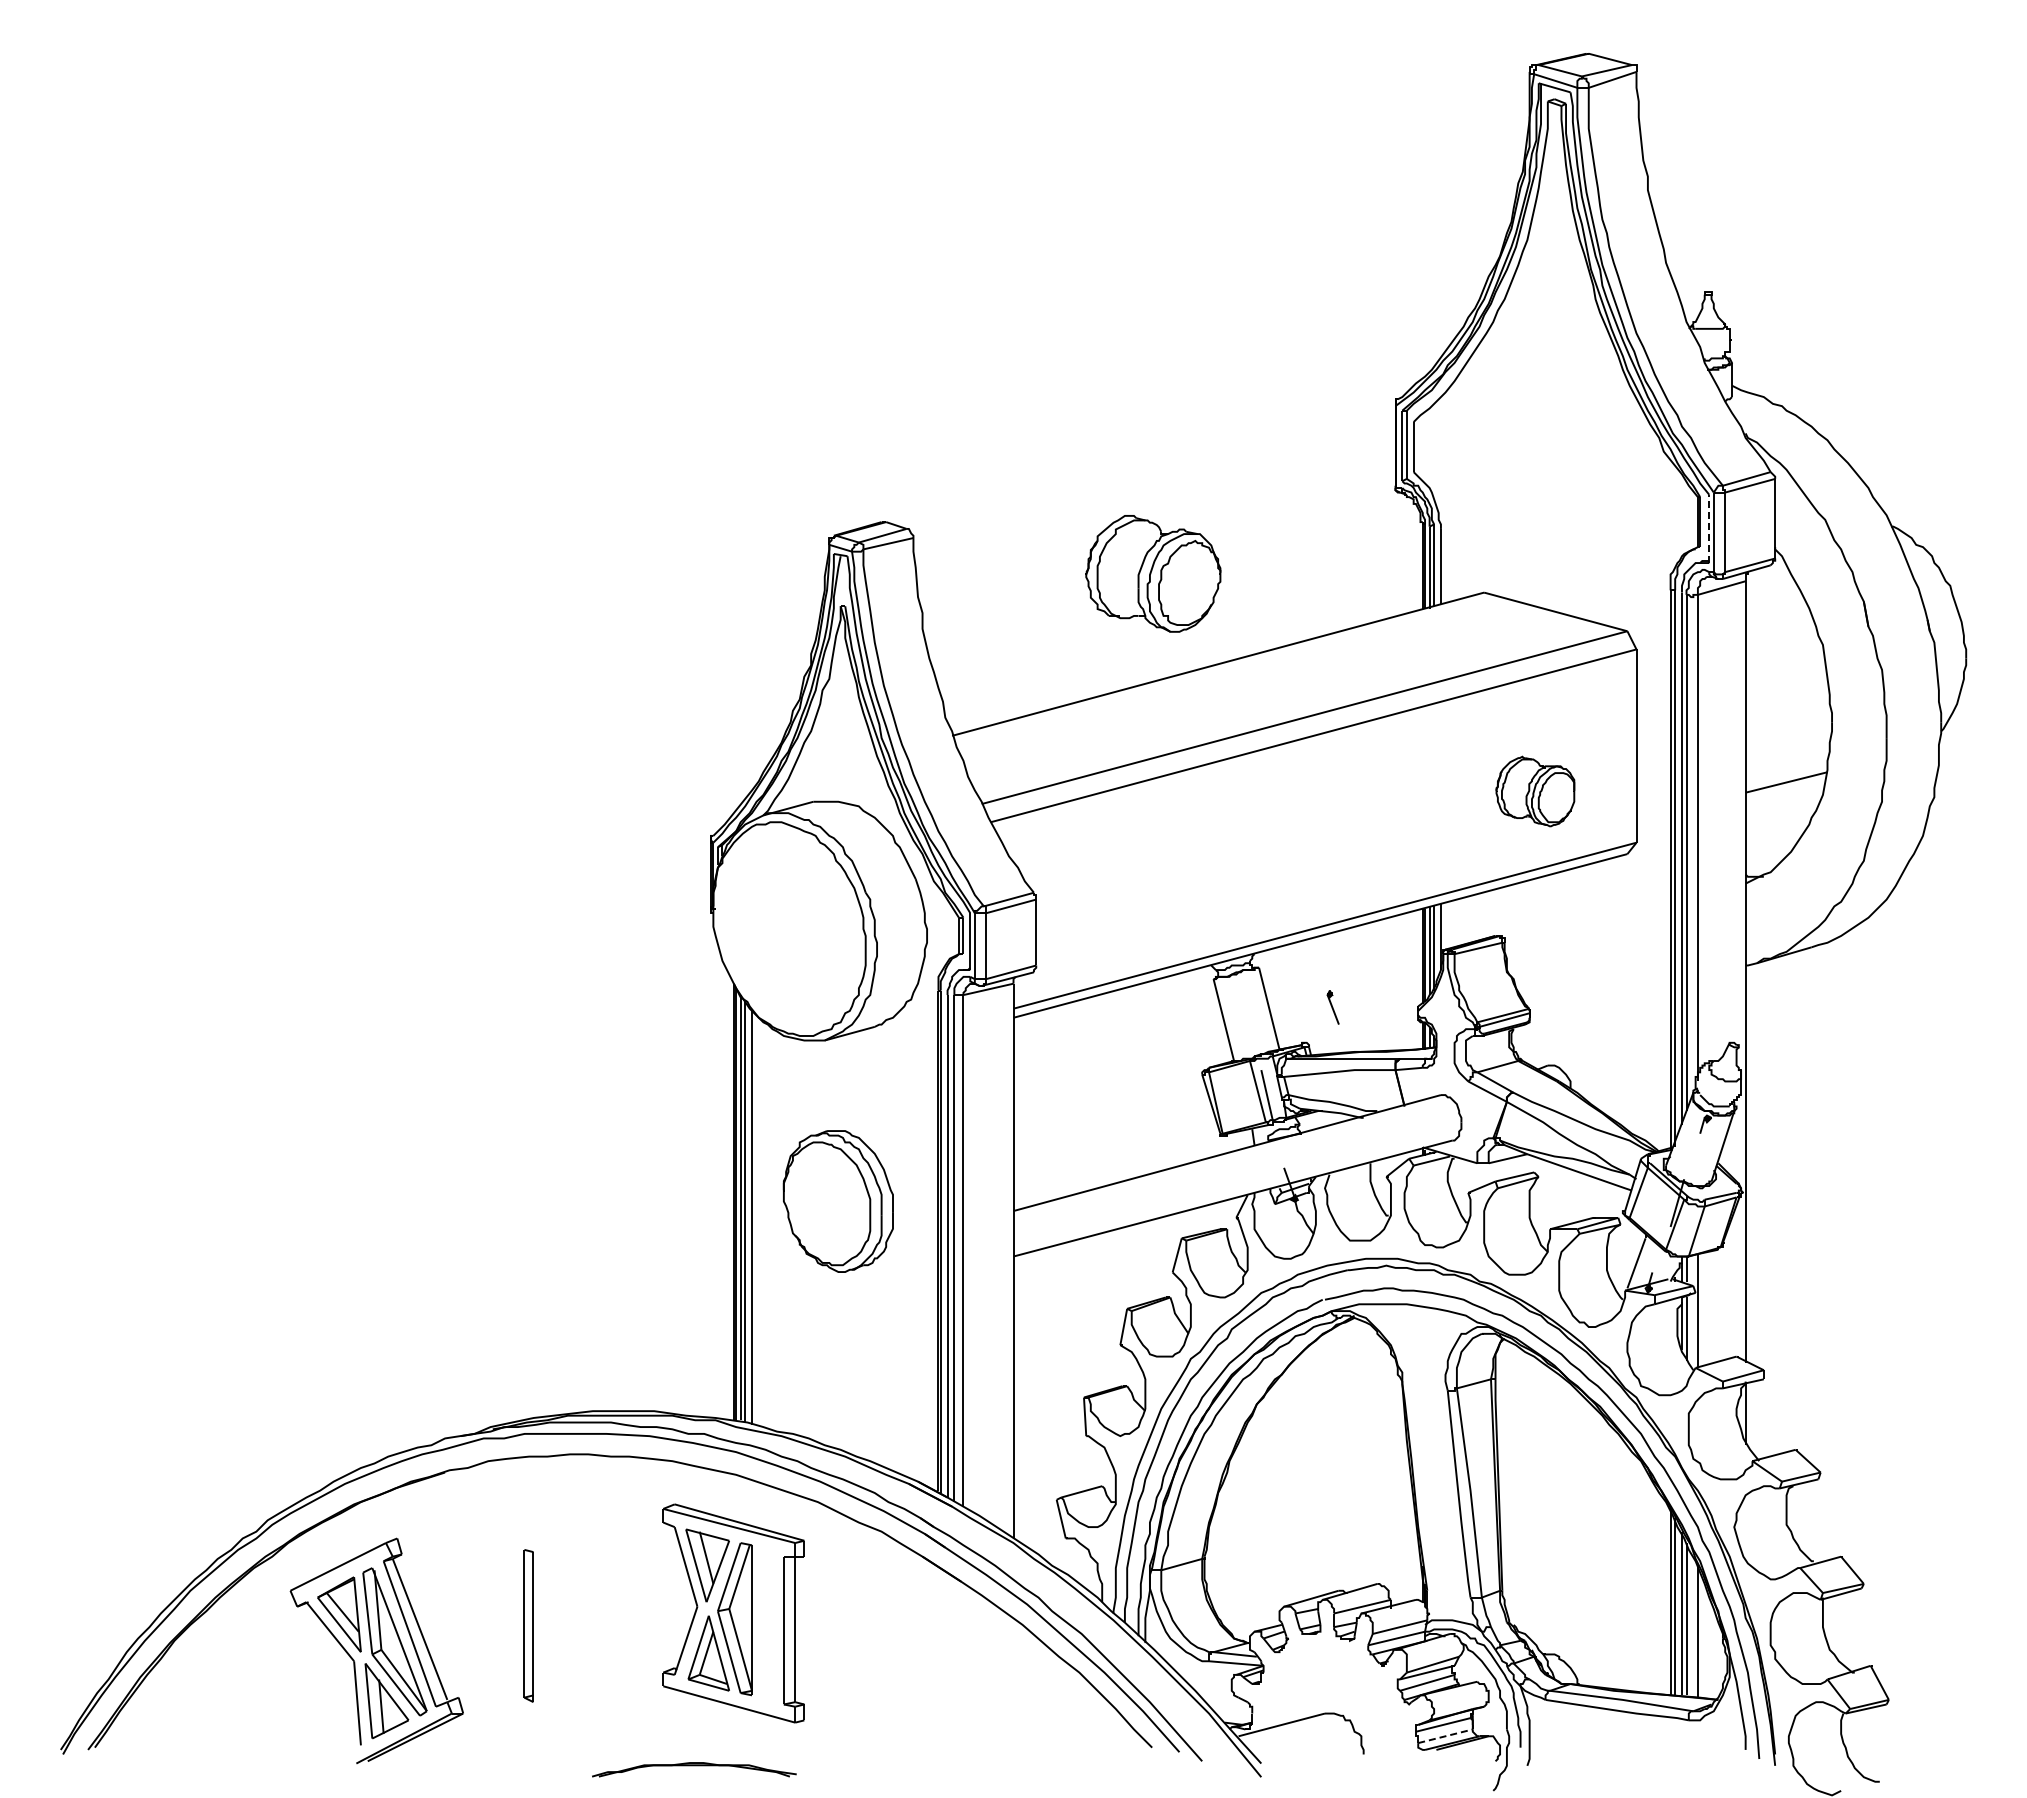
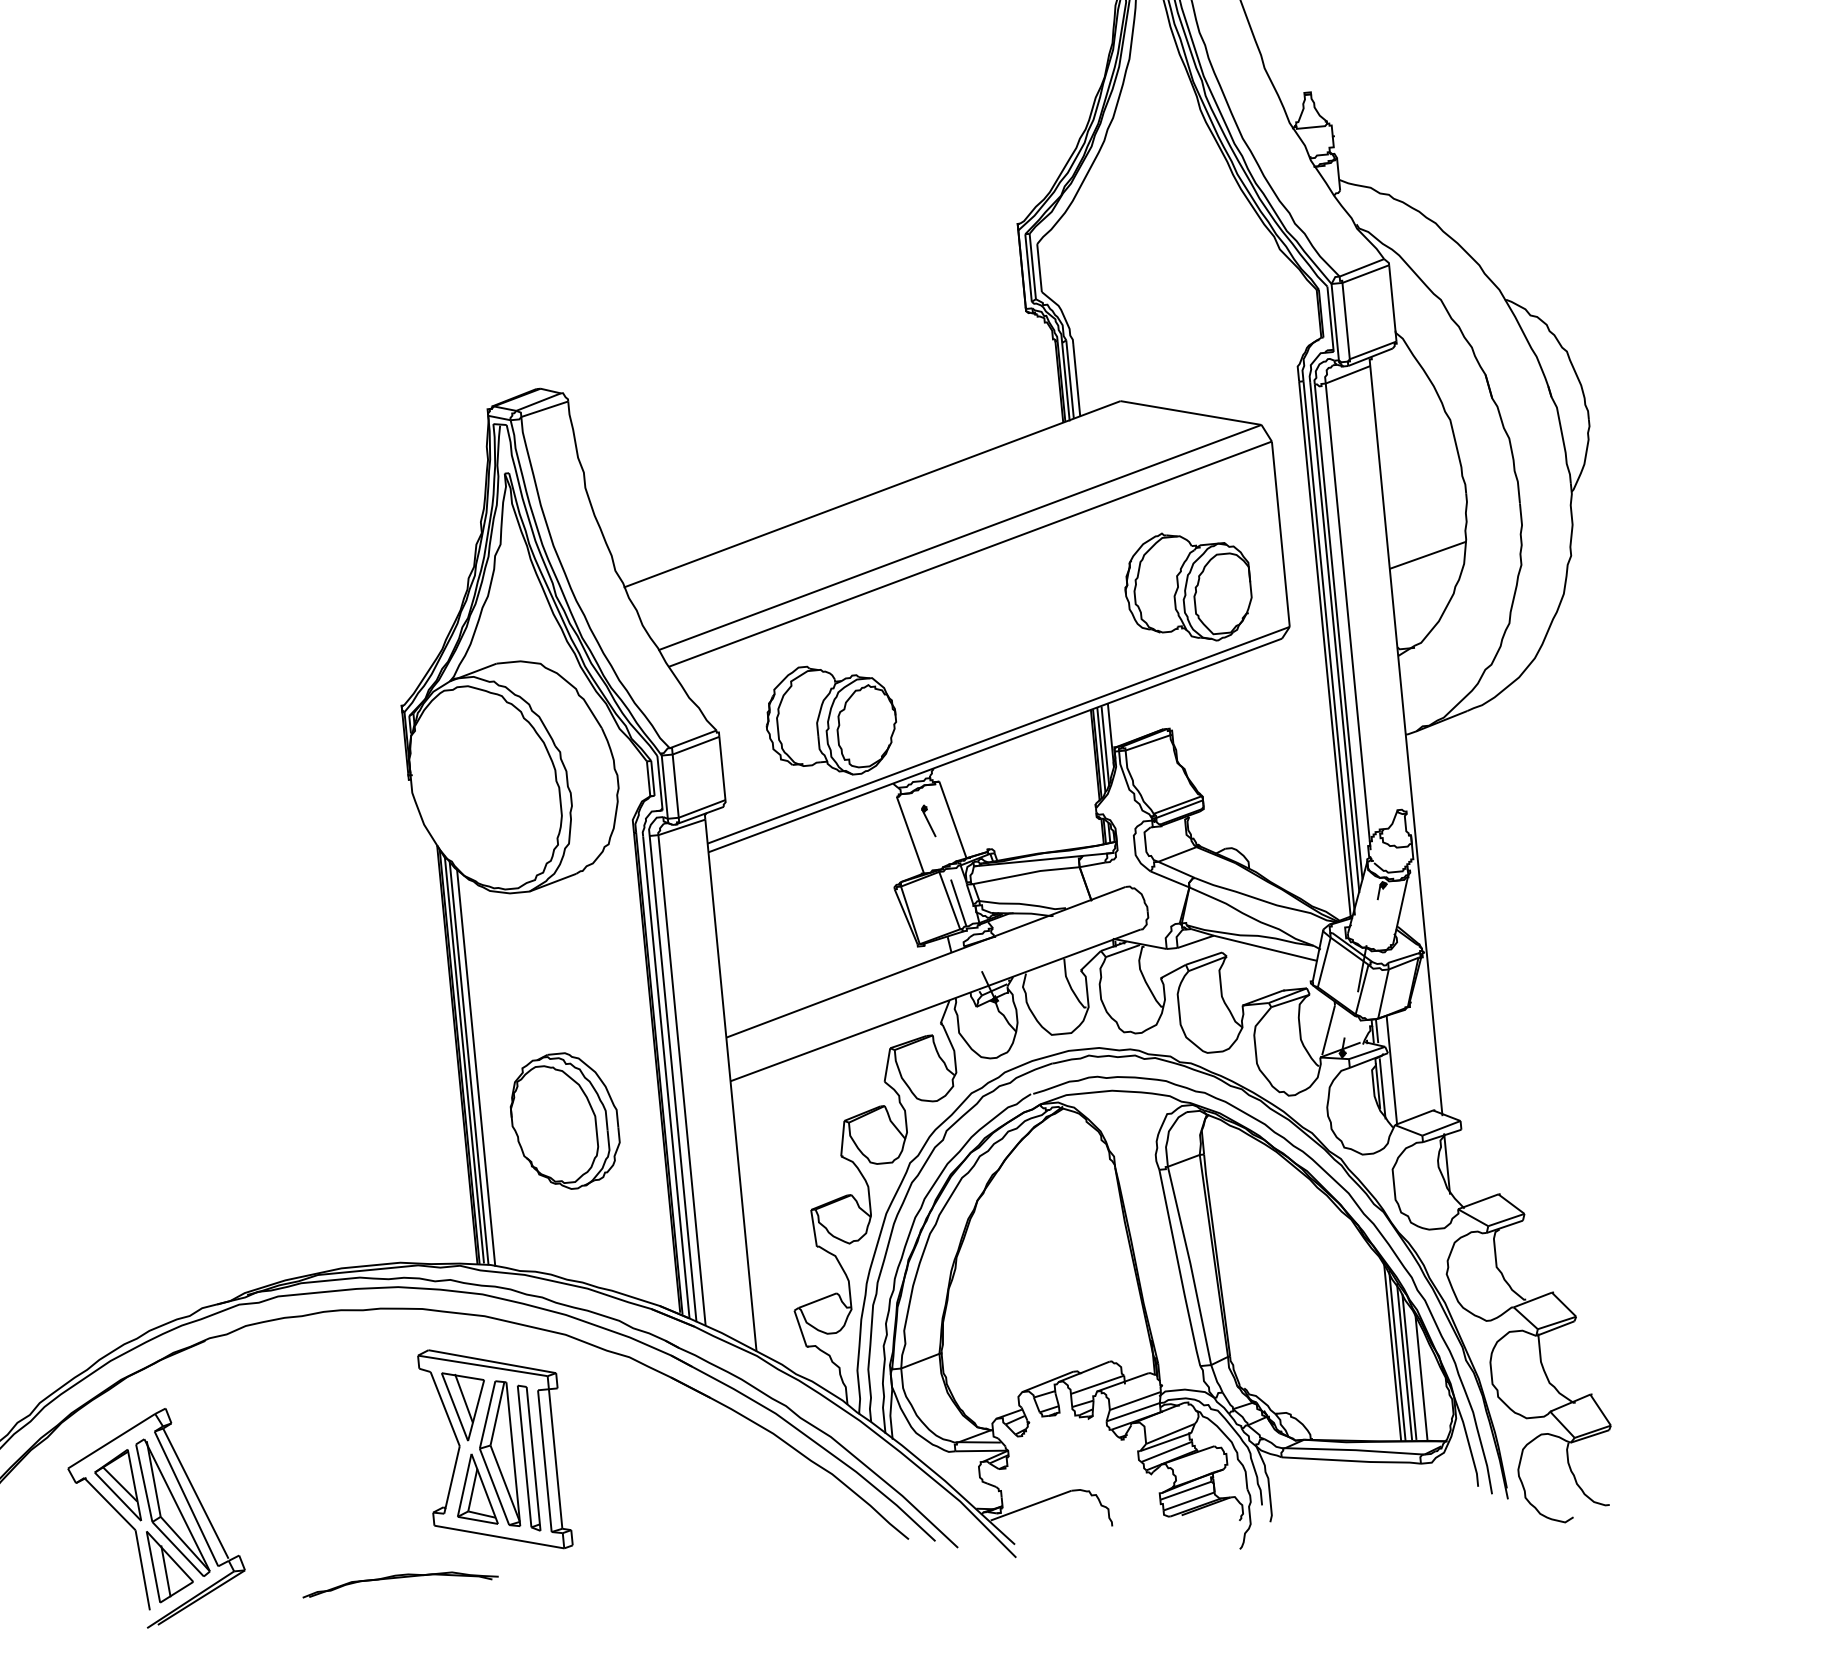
line: (1709, 528) -> (1330, 318), dashed -> solid
part: (1153, 573) -> (831, 720), moved
part: (1535, 791) -> (1188, 587), size x1.67
part: (1332, 1007) -> (928, 821), moved
part: (837, 1201) -> (564, 1121), moved
part: (528, 1625) -> (528, 1457), moved
line: (1445, 1736) -> (1189, 1501), dashed -> solid
part: (694, 1769) -> (400, 1581), moved

